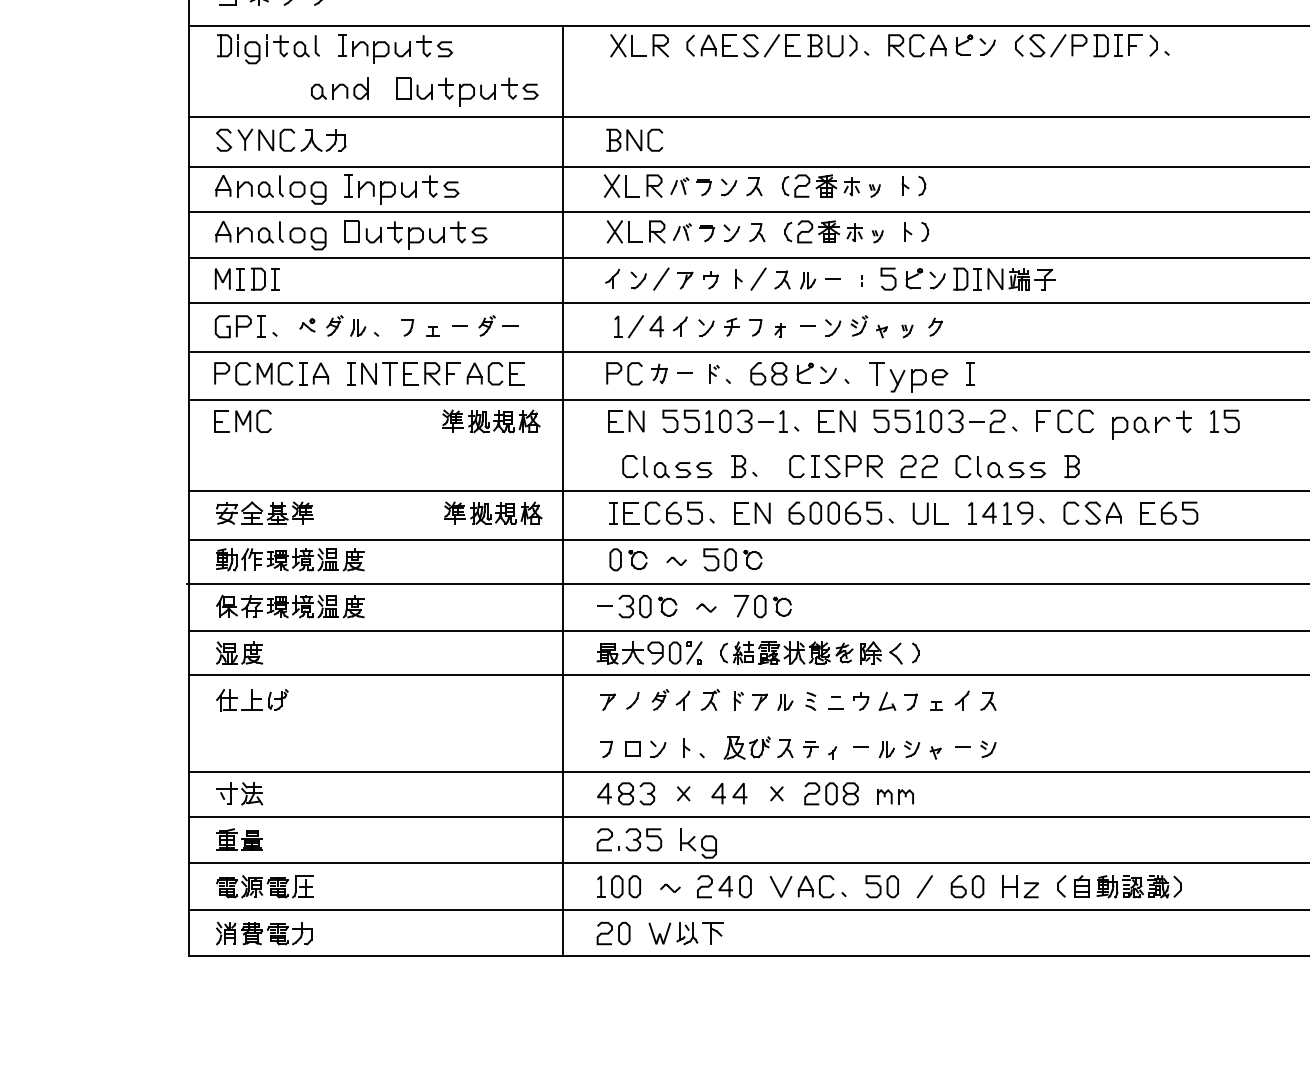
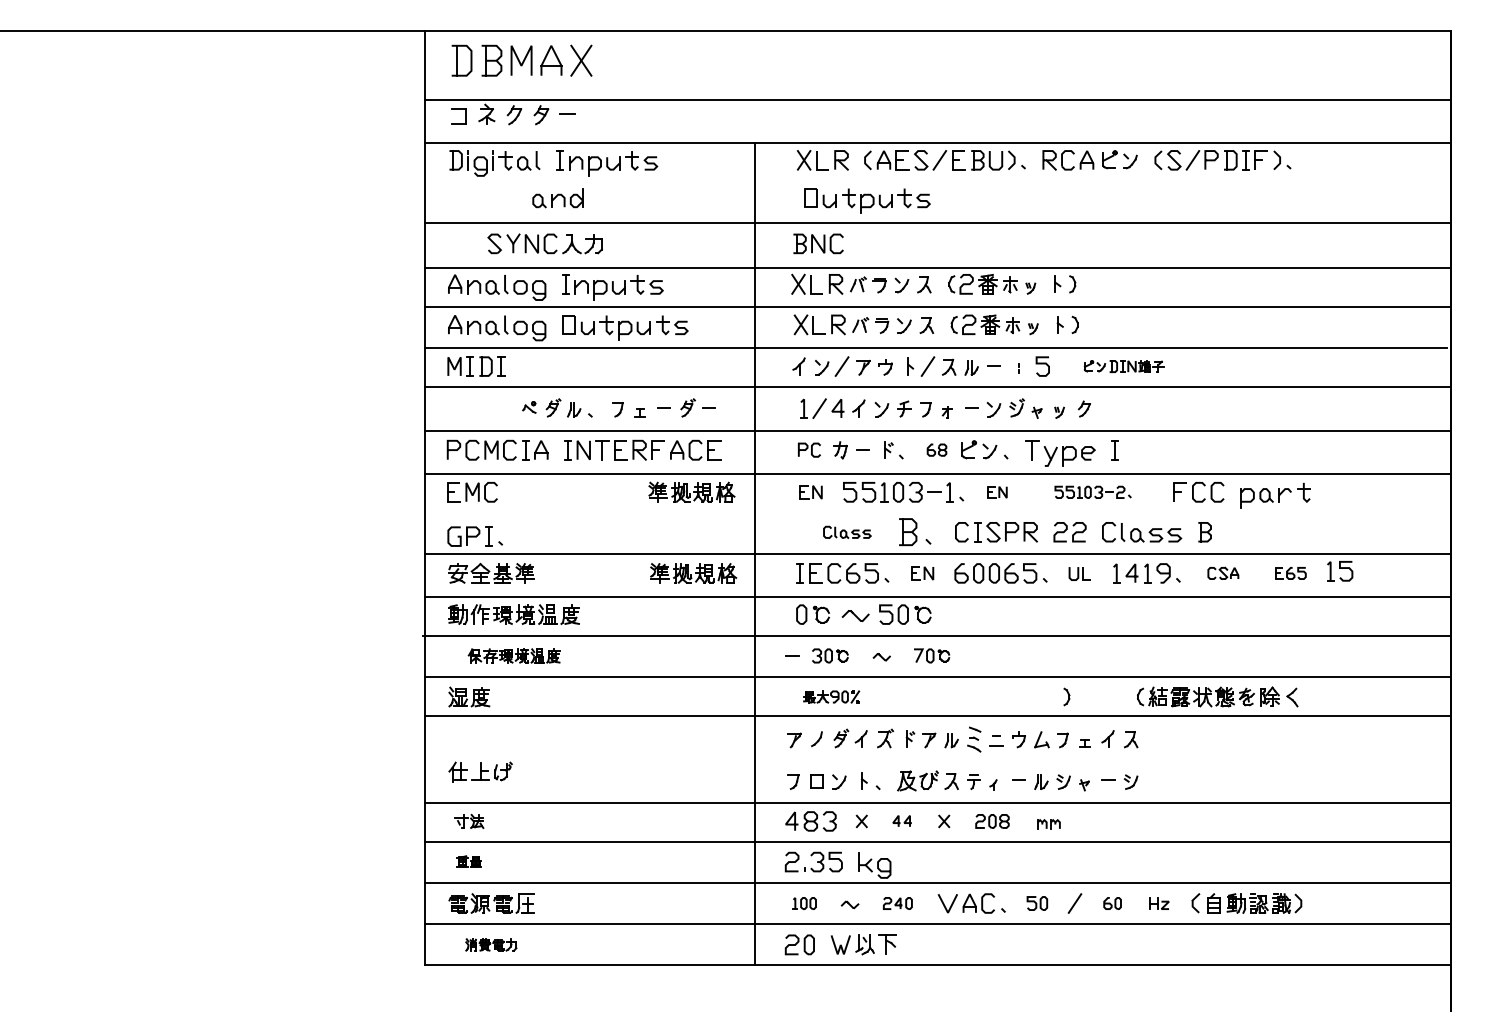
part: (467, 91) -> (867, 200), moved
part: (280, 139) -> (544, 243), moved
part: (979, 279) -> (1123, 366), size x0.6
part: (245, 326) -> (474, 536), moved
part: (624, 372) -> (809, 449), size x0.7
part: (768, 372) -> (936, 449), size x0.6
part: (625, 421) -> (810, 492), size x0.7
part: (837, 421) -> (997, 492), size x0.6
part: (944, 421) -> (1092, 492), size x0.6
part: (1225, 421) -> (1340, 571), moved
part: (667, 466) -> (847, 532), size x0.6
part: (744, 466) -> (915, 532), size x1.4
part: (752, 513) -> (922, 573), size x0.7
part: (930, 513) -> (1079, 573), size x0.7
part: (1092, 513) -> (1223, 573), size x0.6
part: (1168, 513) -> (1290, 573), size x0.6
part: (676, 560) -> (855, 615), size x1.6
part: (289, 606) -> (513, 655), size x0.7
part: (648, 606) -> (830, 655), size x0.7
part: (762, 606) -> (931, 655), size x0.7
part: (649, 652) -> (831, 696), size x0.6
part: (811, 652) -> (1217, 696), moved
part: (252, 699) -> (480, 771), moved
part: (810, 701) -> (973, 739), size x1.6
part: (729, 792) -> (902, 820), size x0.6
part: (239, 793) -> (469, 821), size x0.7
part: (831, 793) -> (992, 821), size x0.7
part: (894, 797) -> (1048, 824), size x0.7
part: (238, 839) -> (468, 861), size x0.6
part: (618, 886) -> (804, 903), size x0.6
part: (724, 886) -> (897, 903), size x0.6
part: (882, 886) -> (1037, 903), size x0.7
part: (967, 886) -> (1112, 903), size x0.6
part: (1020, 886) -> (1159, 903), size x0.6
part: (264, 933) -> (491, 944), size x0.6

